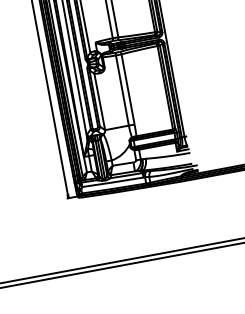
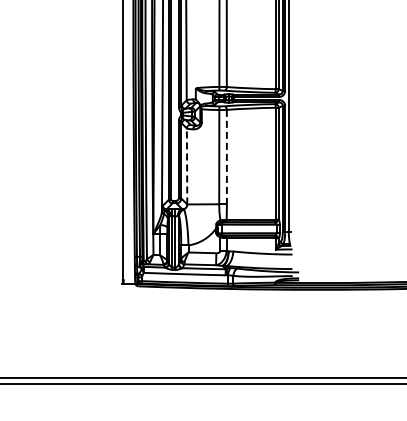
line: (127, 89) -> (226, 157), solid -> dashed
line: (100, 101) -> (187, 166), solid -> dashed

